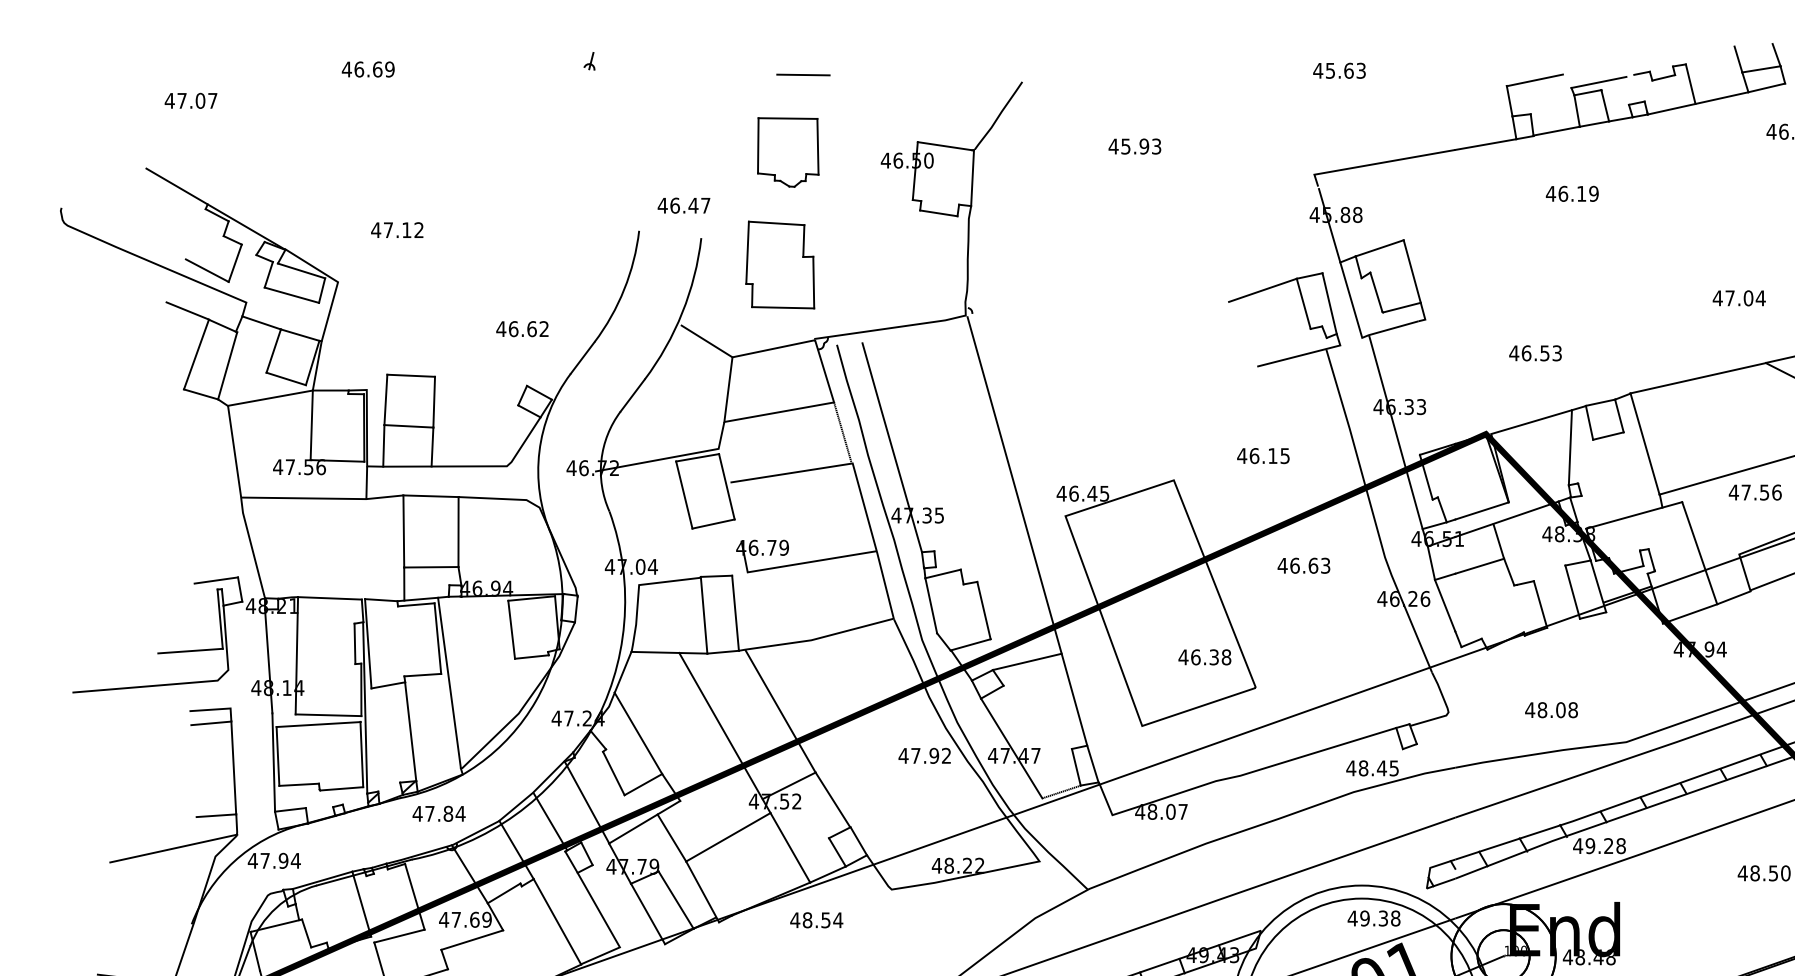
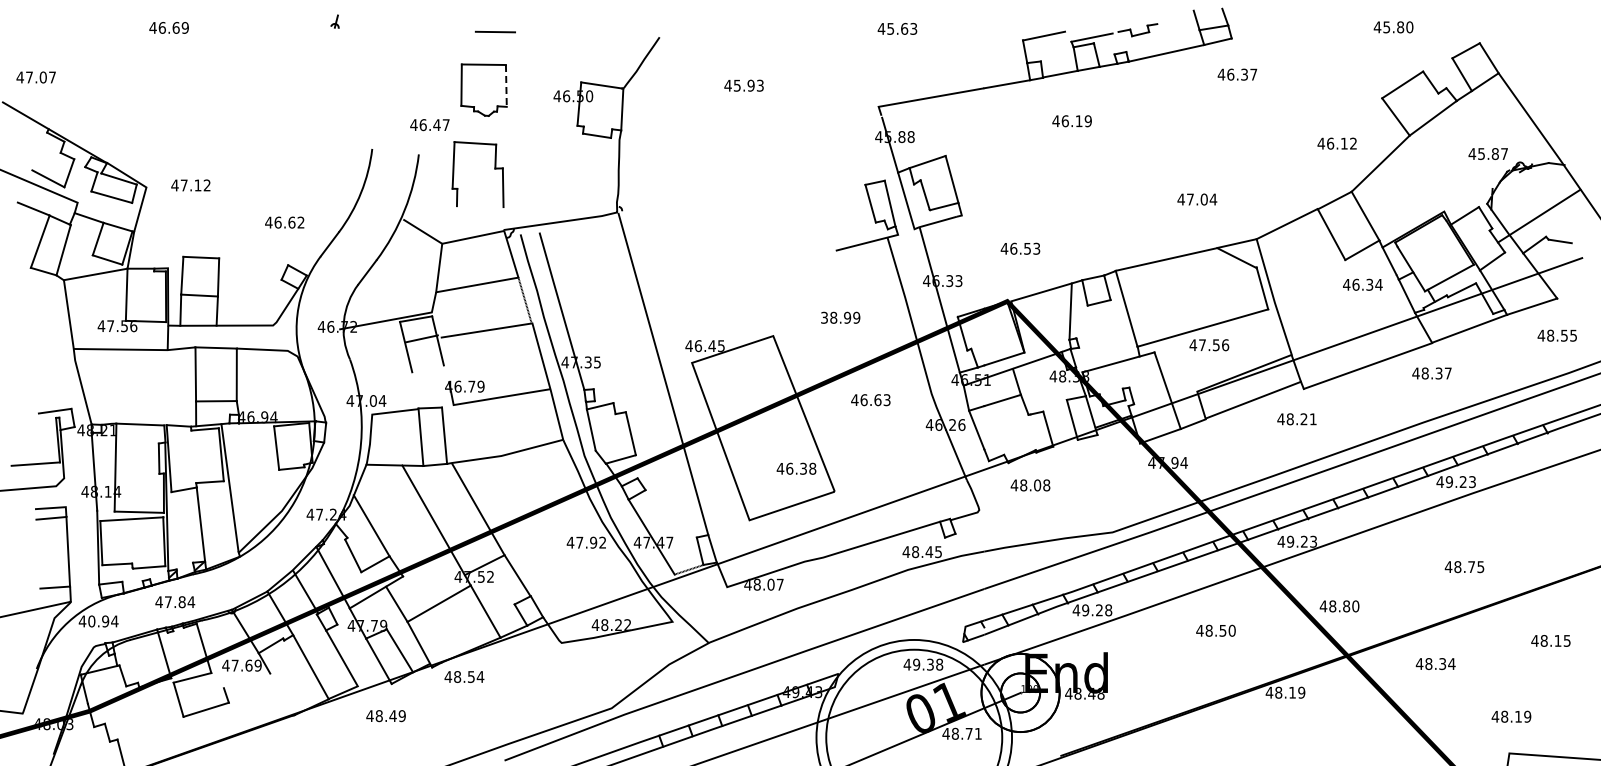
line: (1690, 83) -> (1160, 38), removed
text: (190, 100) -> (35, 77), moved
line: (818, 146) -> (506, 85), solid -> dashed
text: (683, 206) -> (429, 125), moved
text: (396, 230) -> (190, 185), moved
line: (1262, 290) -> (839, 193), removed
line: (782, 307) -> (479, 206), removed
text: (1535, 352) -> (1020, 248), moved
text: (1263, 455) -> (840, 317), 46.15 -> 38.99
line: (712, 523) -> (421, 338), moved
line: (1027, 662) -> (663, 472), removed
text: (1551, 710) -> (1030, 485), moved
text: (439, 814) -> (175, 602), moved
text: (264, 860) -> (91, 621), 47.94 -> 40.94
text: (816, 919) -> (464, 676), moved
line: (471, 939) -> (246, 680), removed

